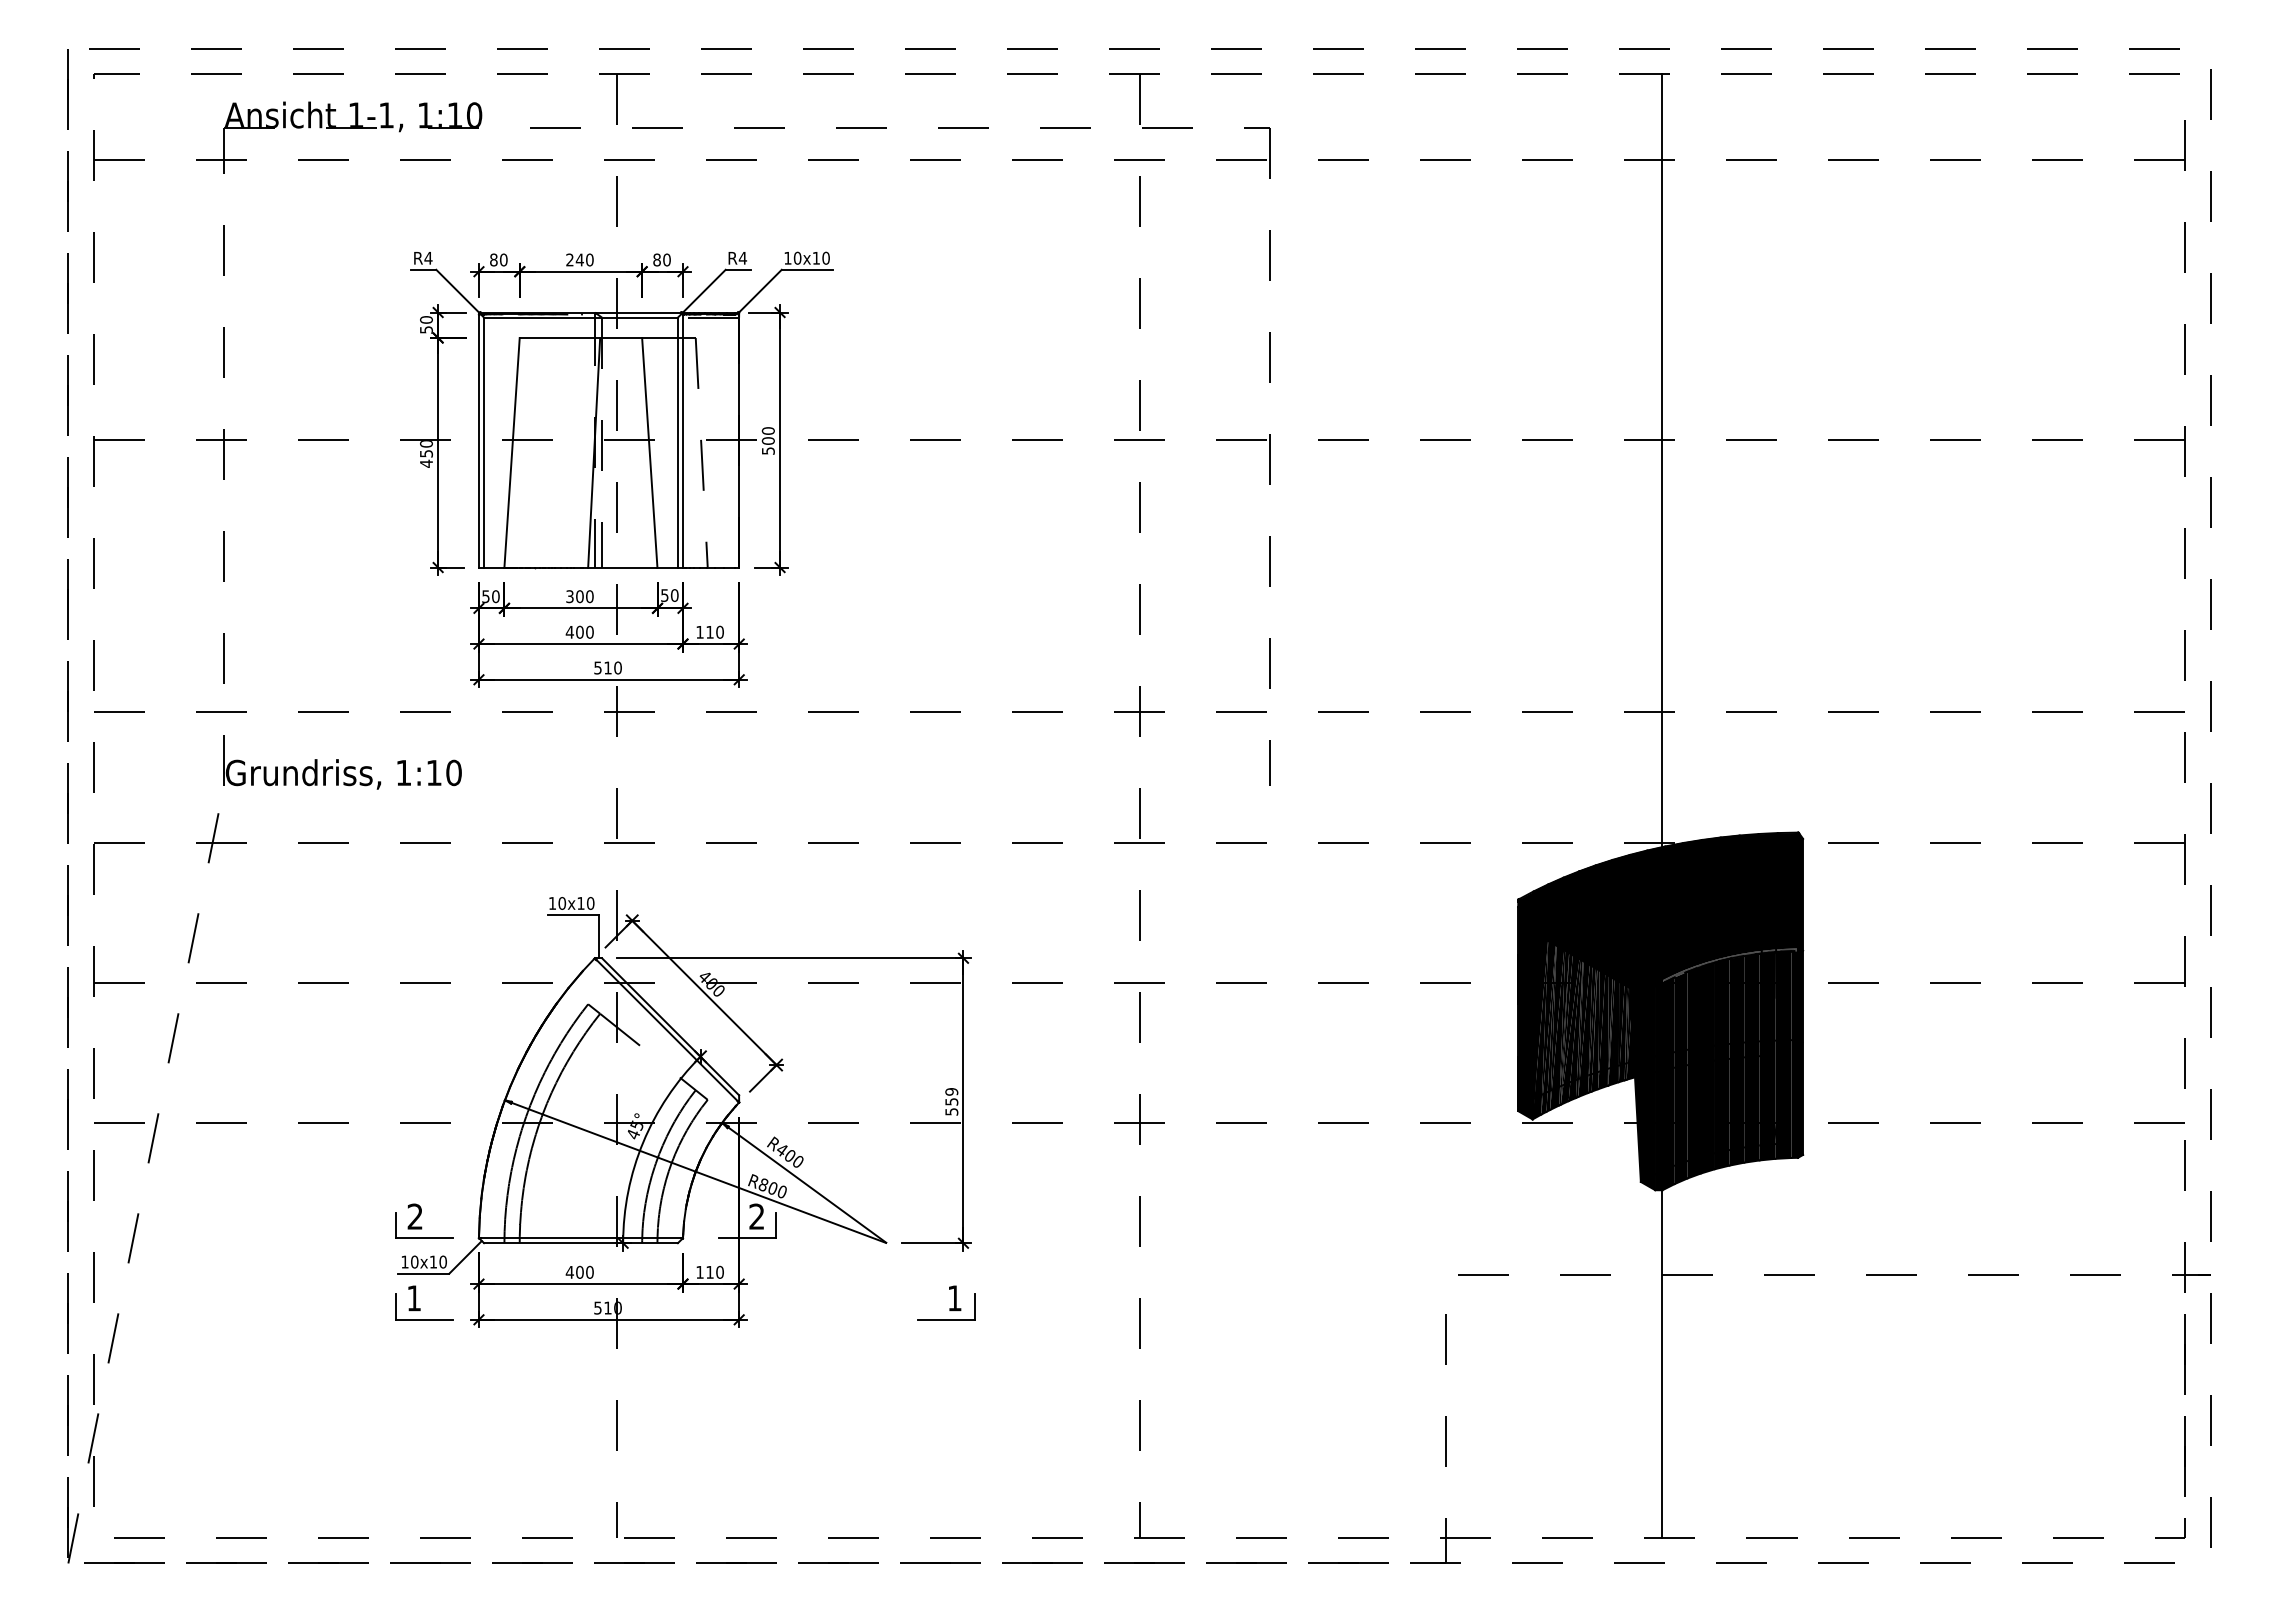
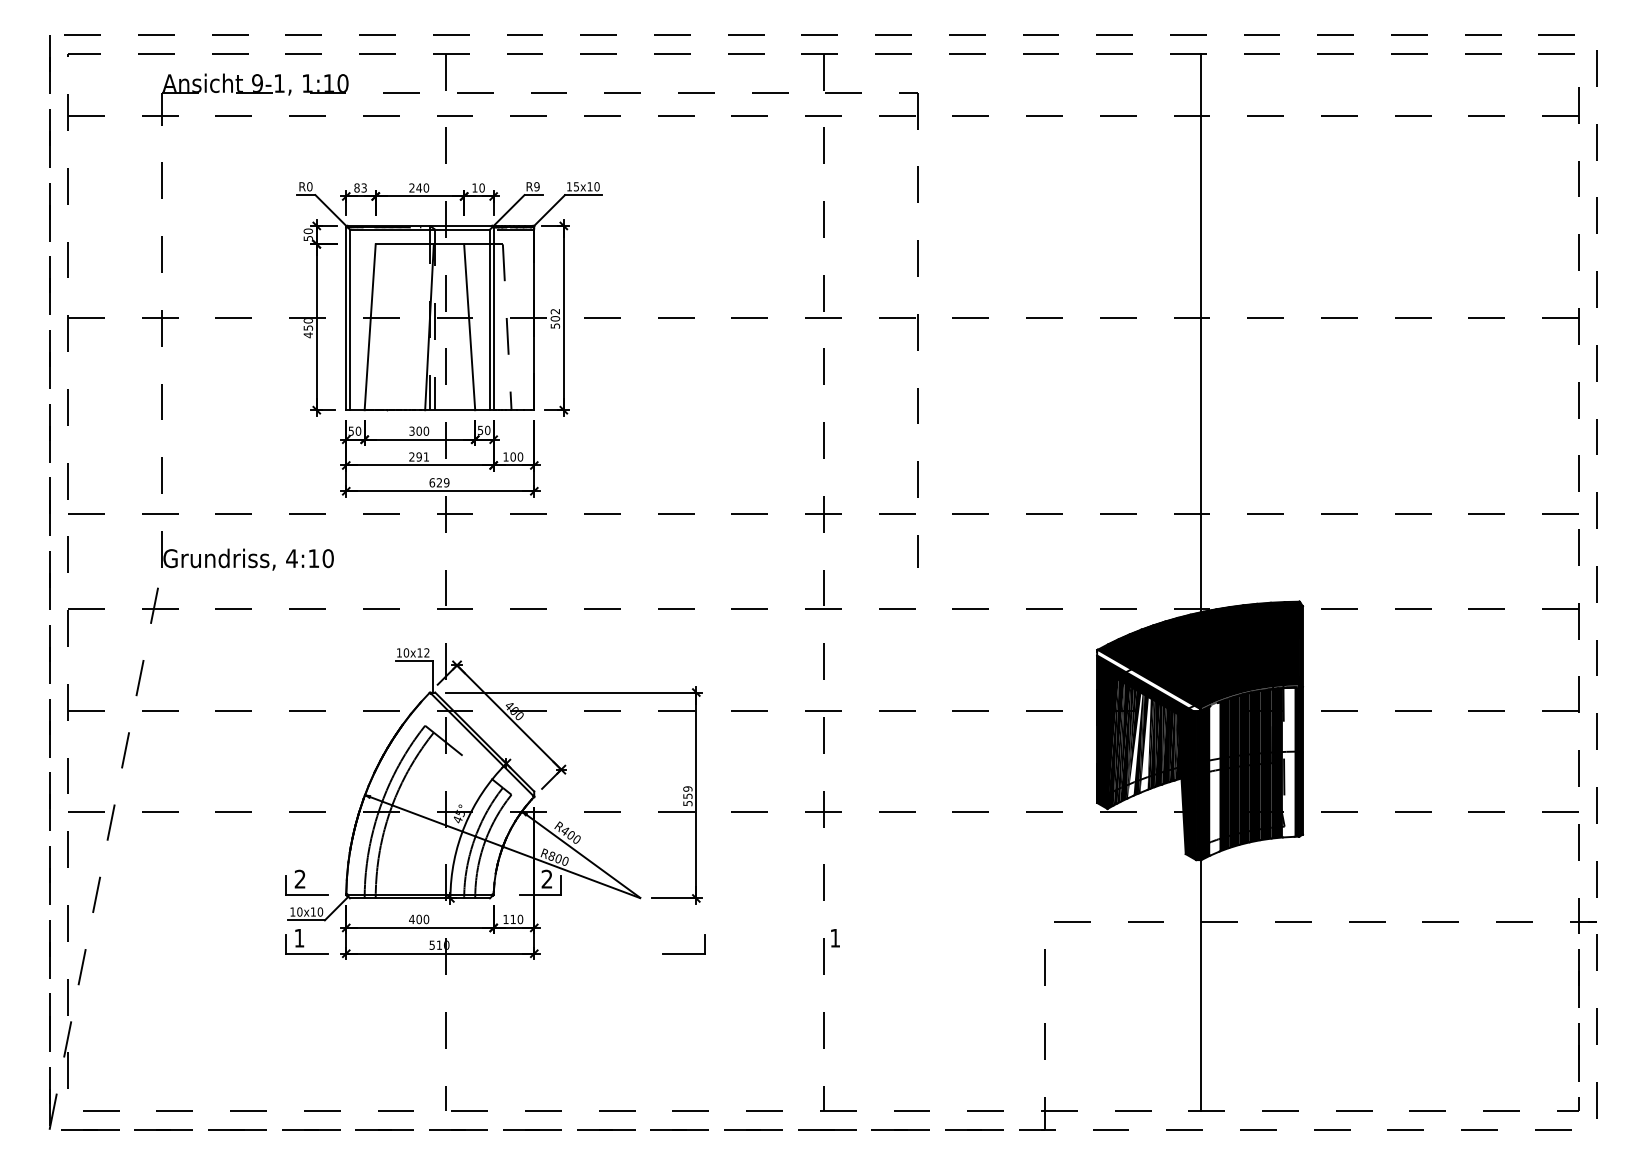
text: (355, 114) -> (257, 82), 1-1, -> 9-1,
text: (428, 257) -> (309, 186), R4 -> R0
text: (742, 257) -> (536, 186), R4 -> R9
text: (797, 257) -> (576, 186), 10x10 -> 15x10
text: (503, 259) -> (363, 187), 80 -> 83
text: (656, 259) -> (474, 187), 80 -> 10
text: (767, 430) -> (554, 311), 500 -> 502
text: (579, 631) -> (418, 456), 400 -> 291
text: (709, 631) -> (512, 456), 110 -> 100
text: (607, 667) -> (439, 482), 510 -> 629
text: (403, 772) -> (291, 558), 1:10 -> 4:10
text: (590, 903) -> (426, 652), 10x10 -> 10x12
fill: (1589, 942) -> (1148, 681), removed
fill: (1570, 1031) -> (1134, 745), removed
fill: (1585, 1031) -> (1145, 745), removed
fill: (1783, 1054) -> (1288, 762), removed
fill: (1680, 1077) -> (1214, 778), removed
text: (955, 1298) -> (835, 938), moved

